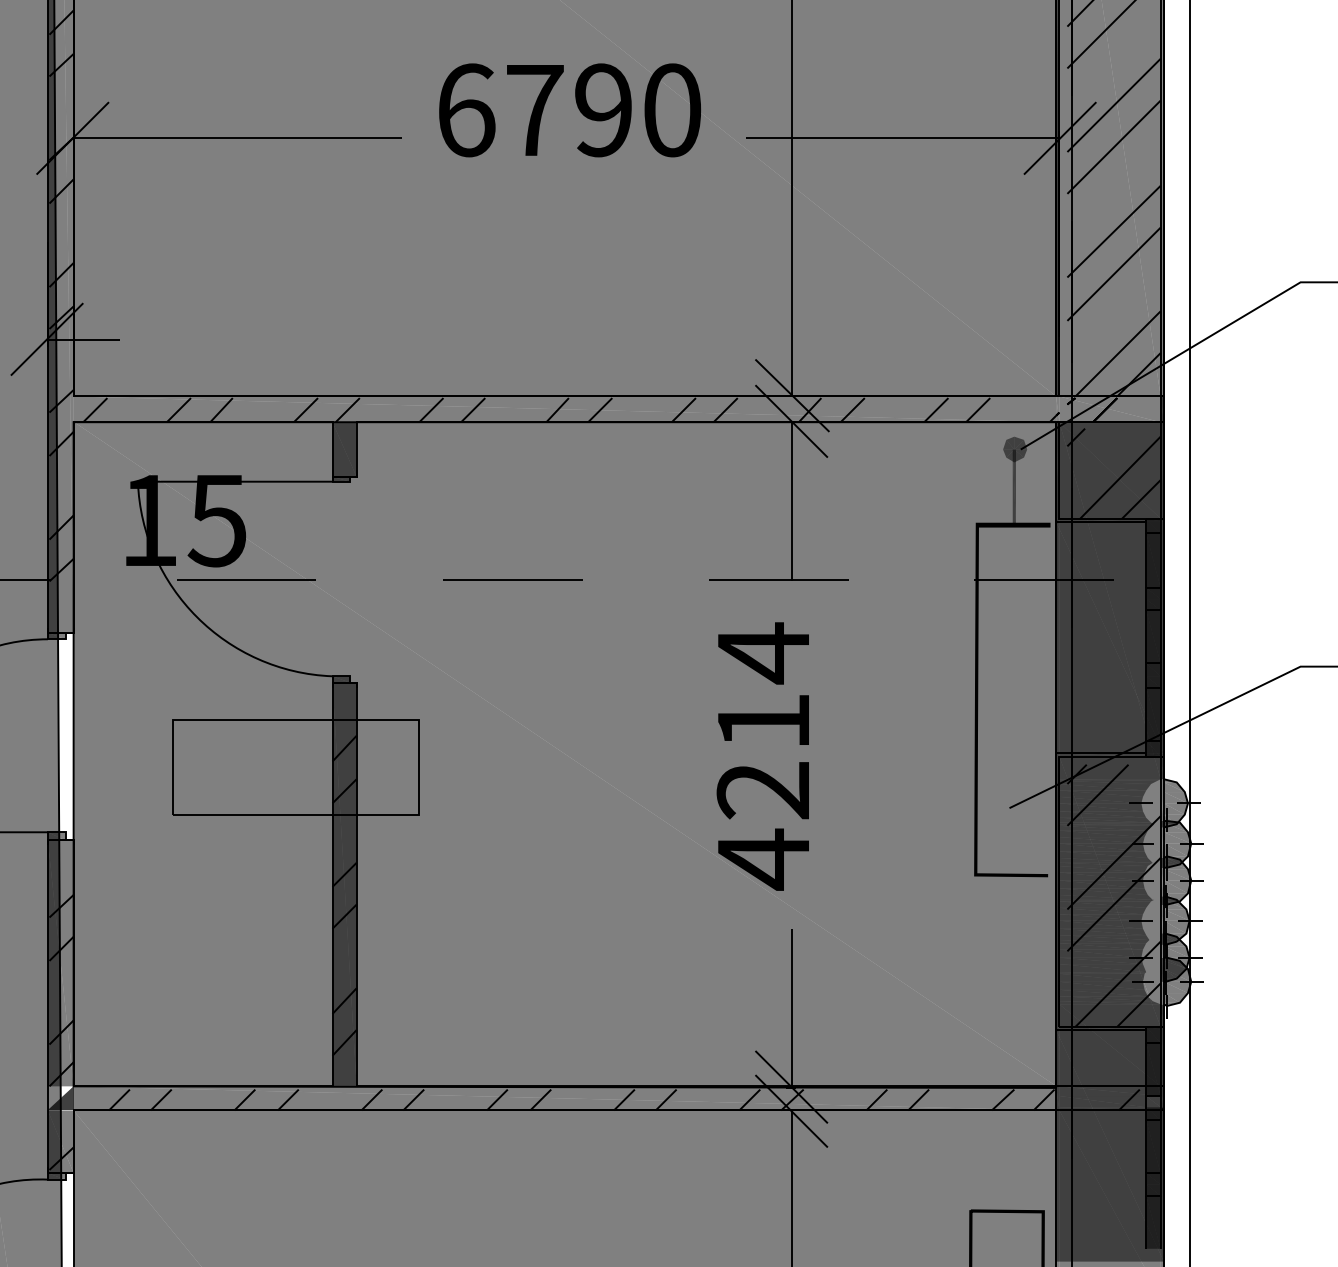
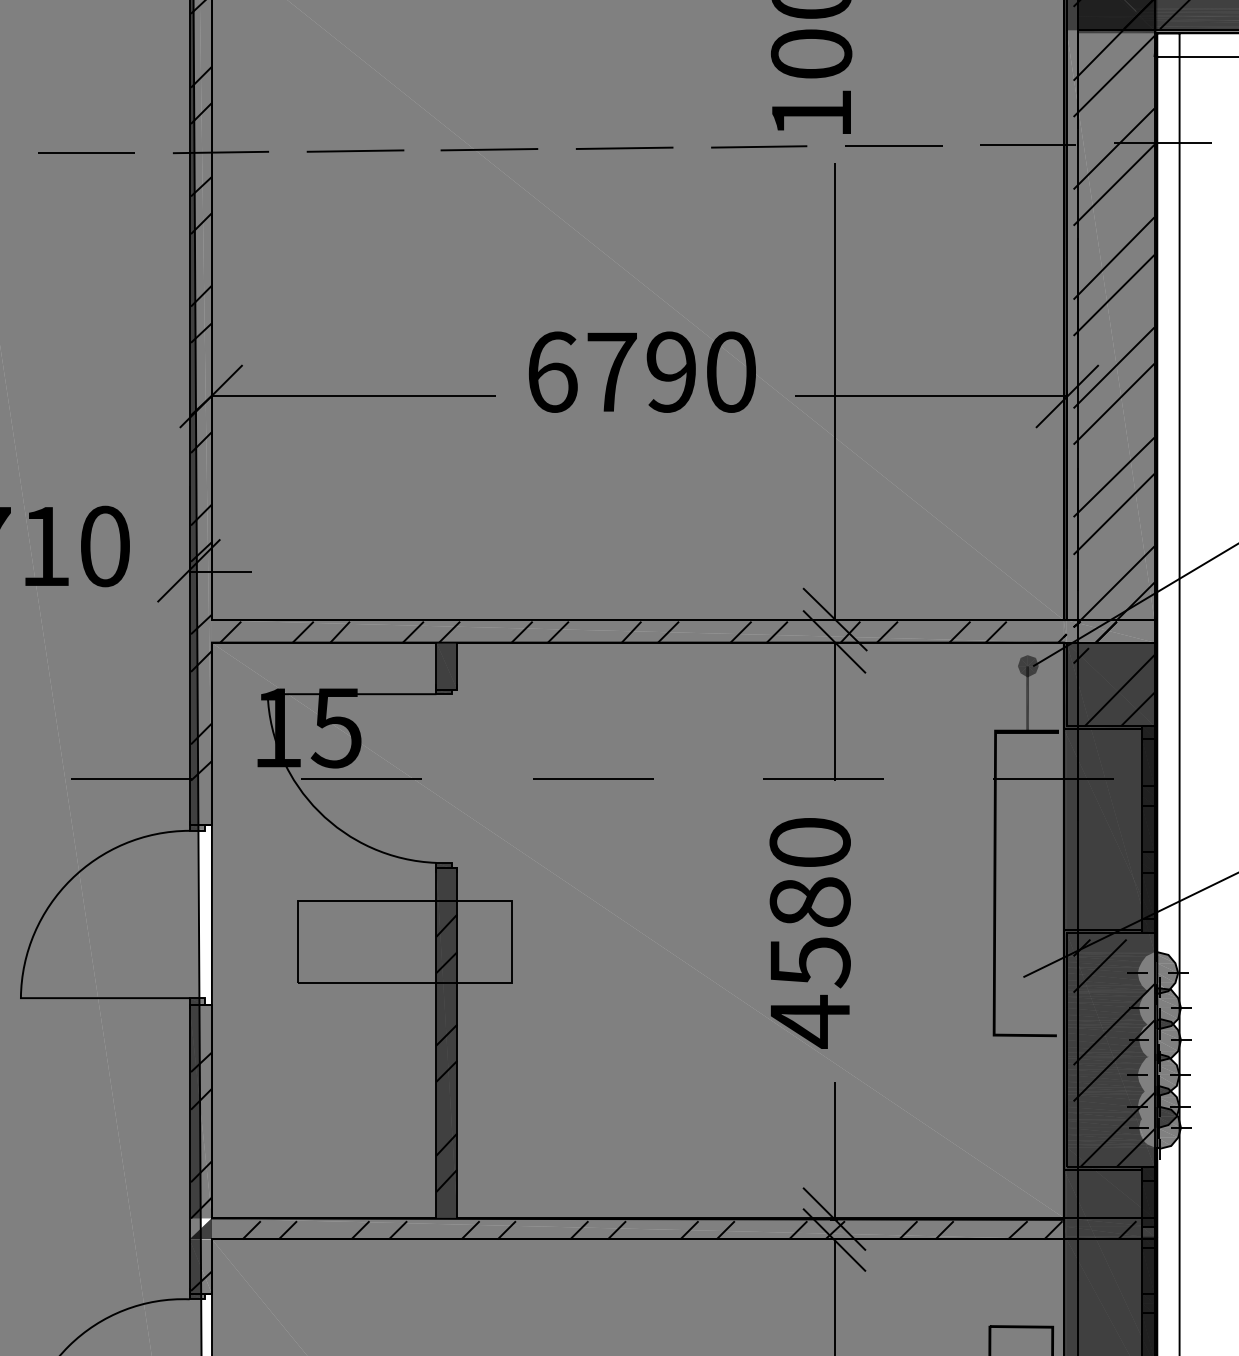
text: (762, 721) -> (809, 902), 4214 -> 4580

